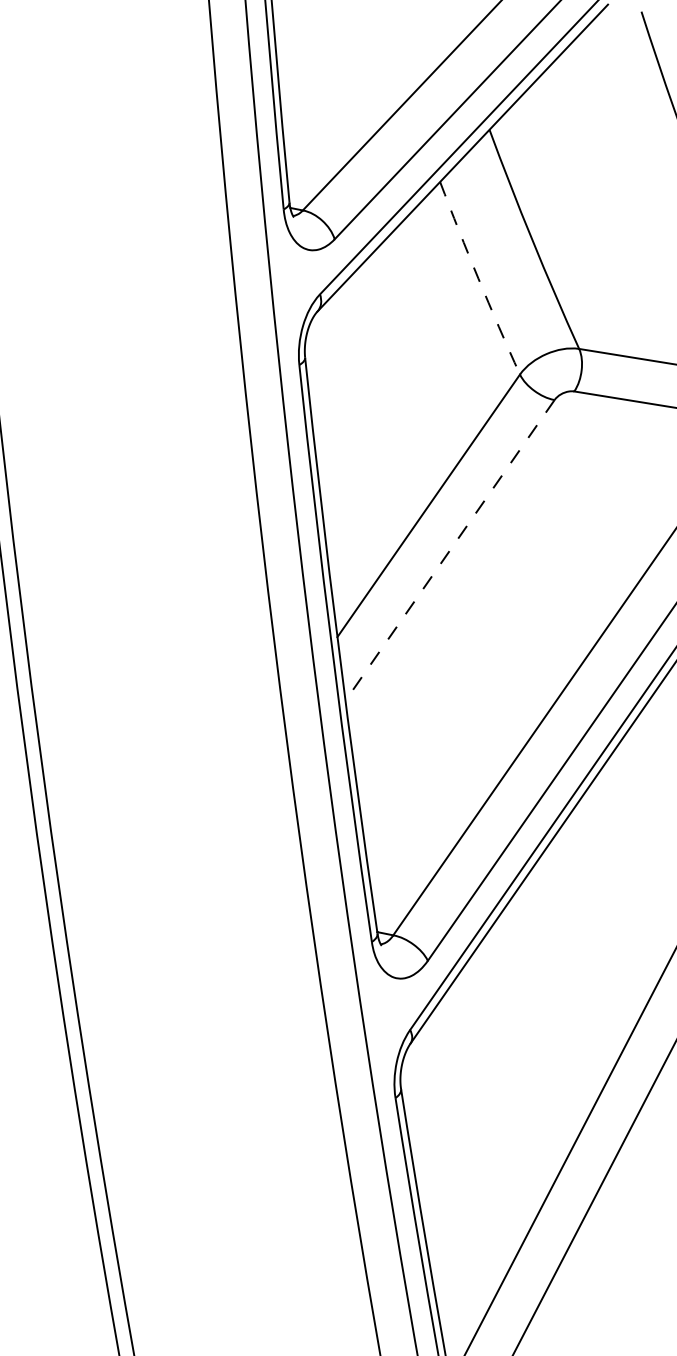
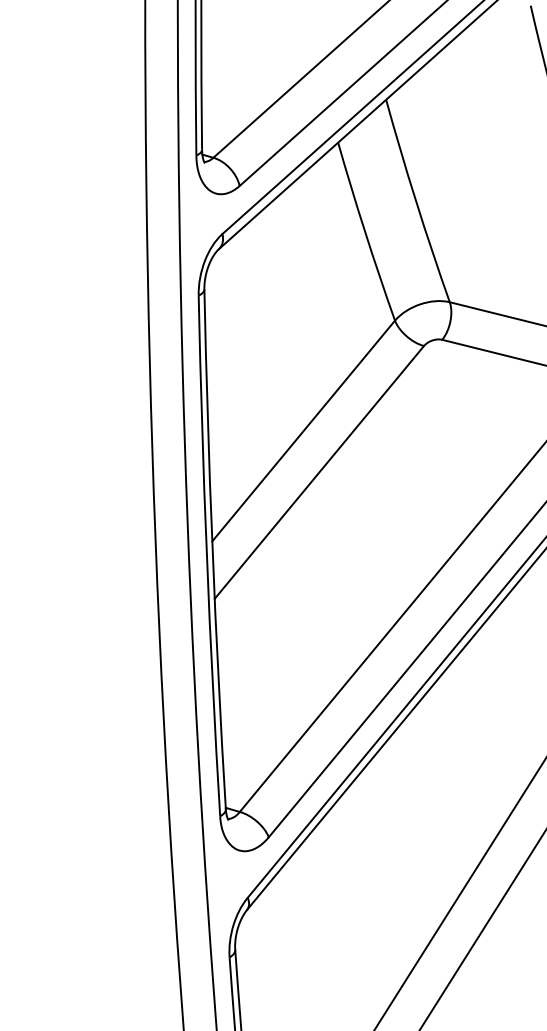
arc: (478, 278) -> (365, 231), dashed -> solid
line: (449, 550) -> (318, 472), dashed -> solid

